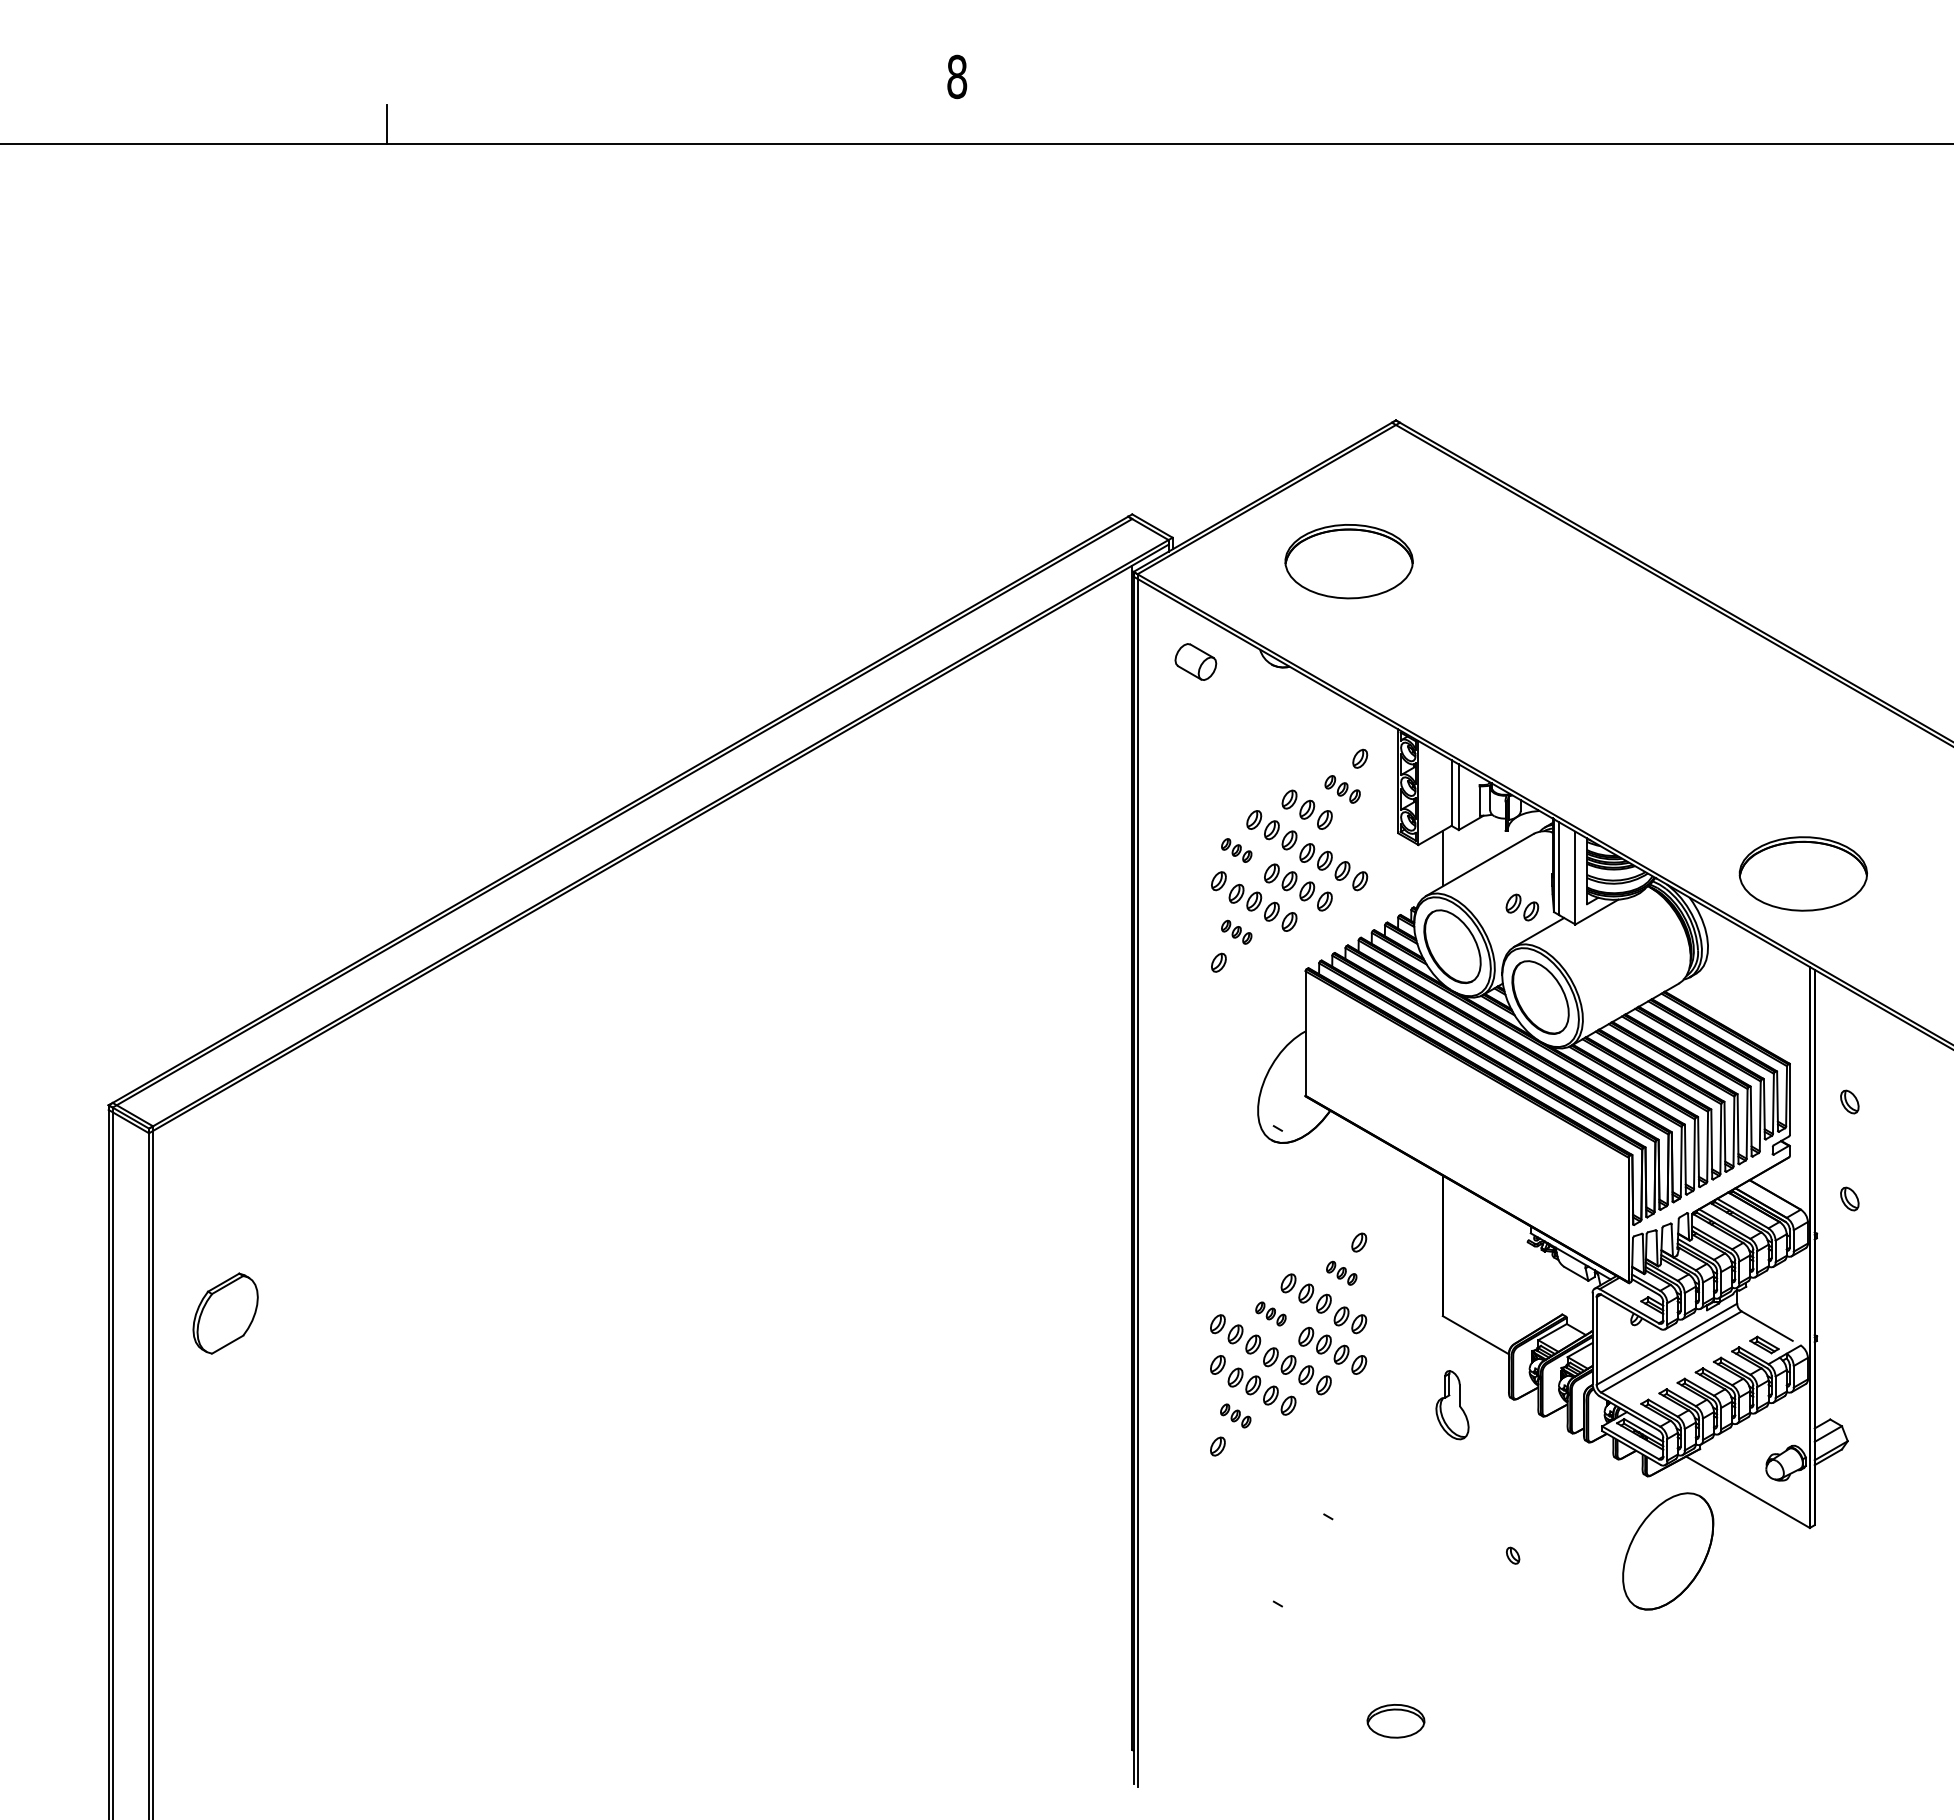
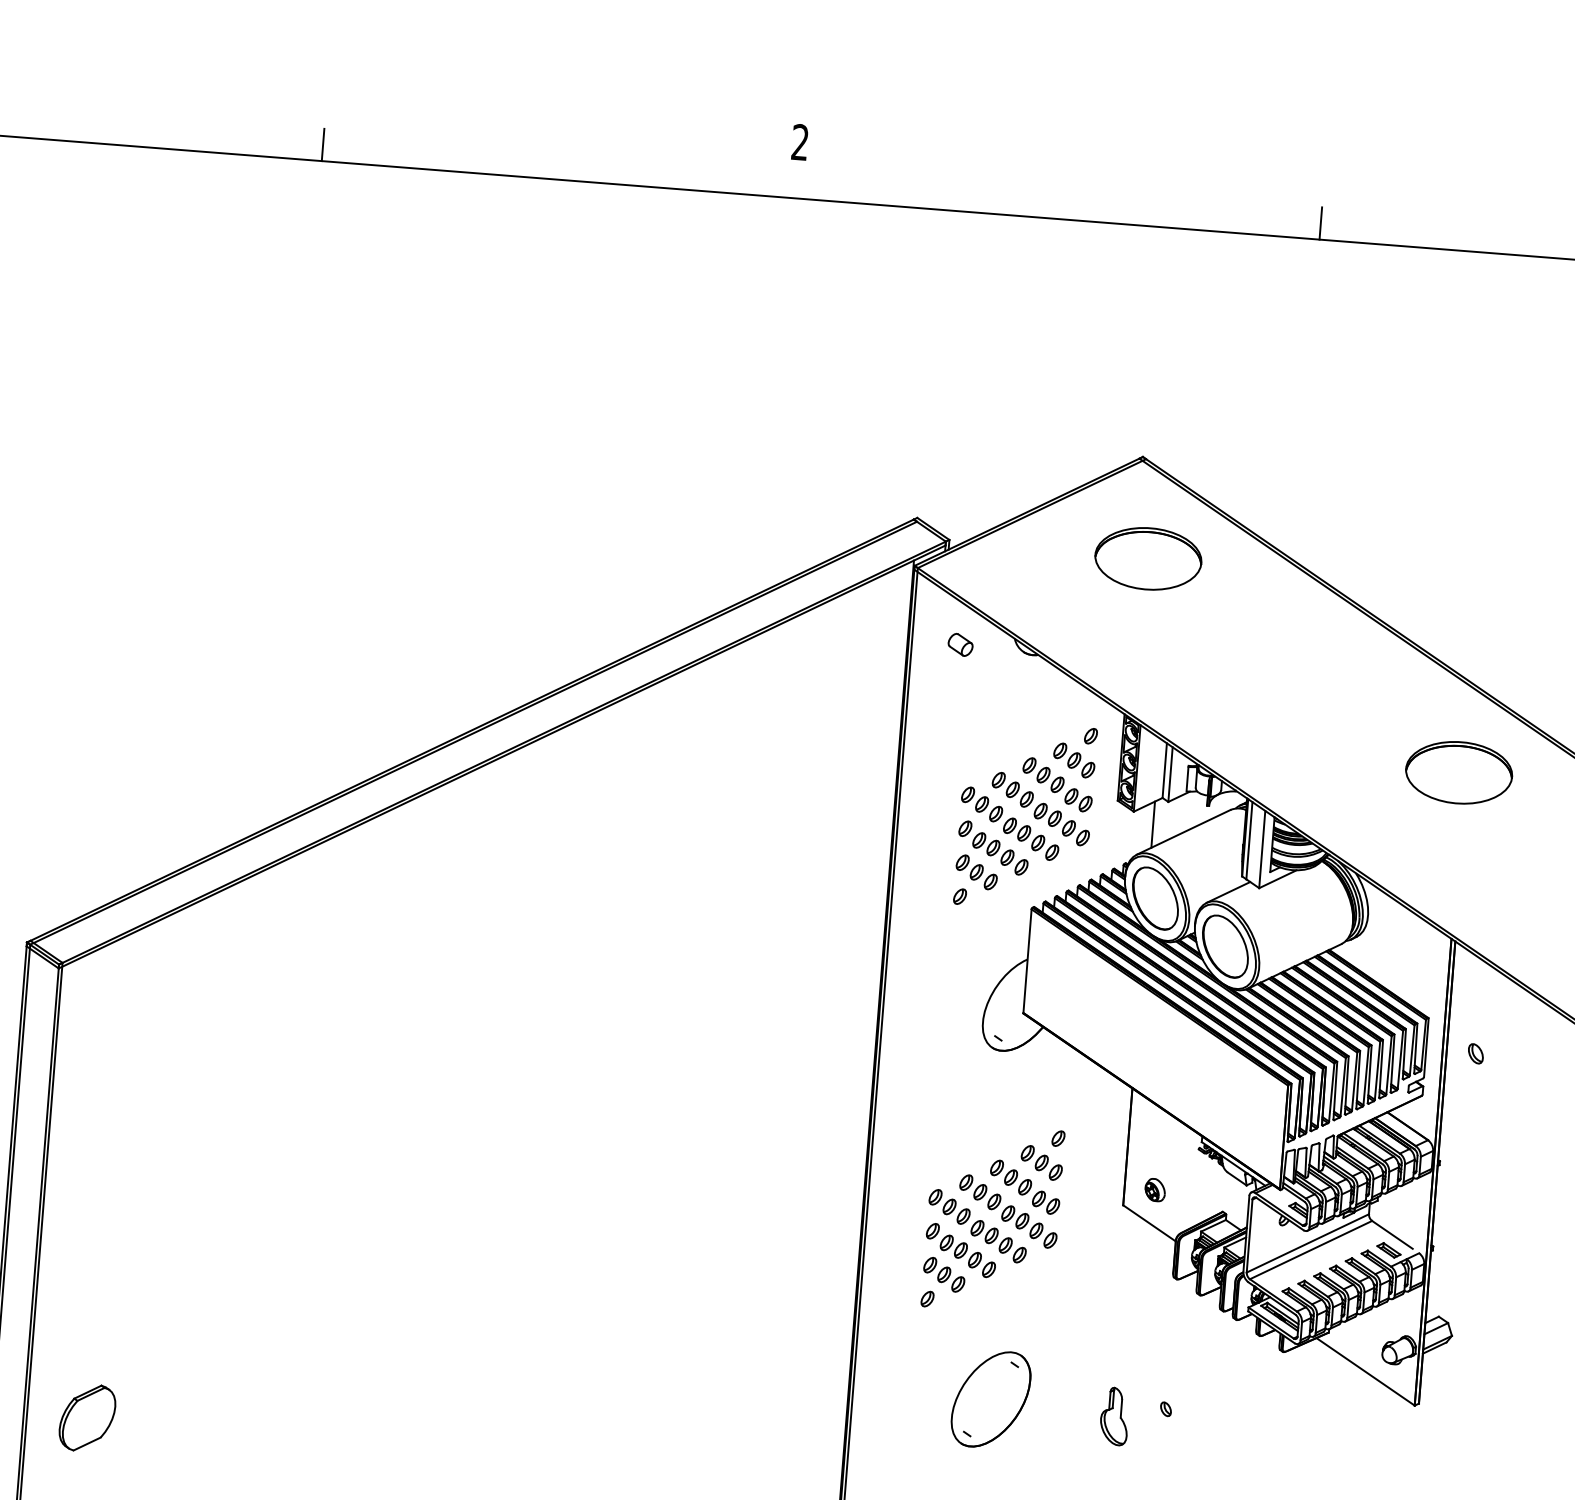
text: (957, 76) -> (800, 142), 8 -> 2
line: (1586, 124) -> (1320, 223), added
part: (1348, 561) -> (1147, 558), moved
part: (1195, 661) -> (960, 644), size x0.71
part: (1342, 789) -> (1074, 760), size x1.43
part: (1236, 850) -> (982, 804), size x1.67
part: (1802, 873) -> (1458, 772), moved
part: (1522, 907) -> (1078, 800), moved
part: (1236, 932) -> (976, 872), size x1.67
part: (1849, 1198) -> (1469, 1134), removed
part: (1341, 1273) -> (1041, 1163), size x1.67
part: (1479, 1294) -> (1155, 1189), added
part: (225, 1313) -> (87, 1417), moved
part: (1270, 1313) -> (980, 1191), size x1.67
part: (1452, 1405) -> (1114, 1416), moved
part: (1235, 1415) -> (944, 1274), size x1.67
part: (1668, 1551) -> (991, 1399), moved

